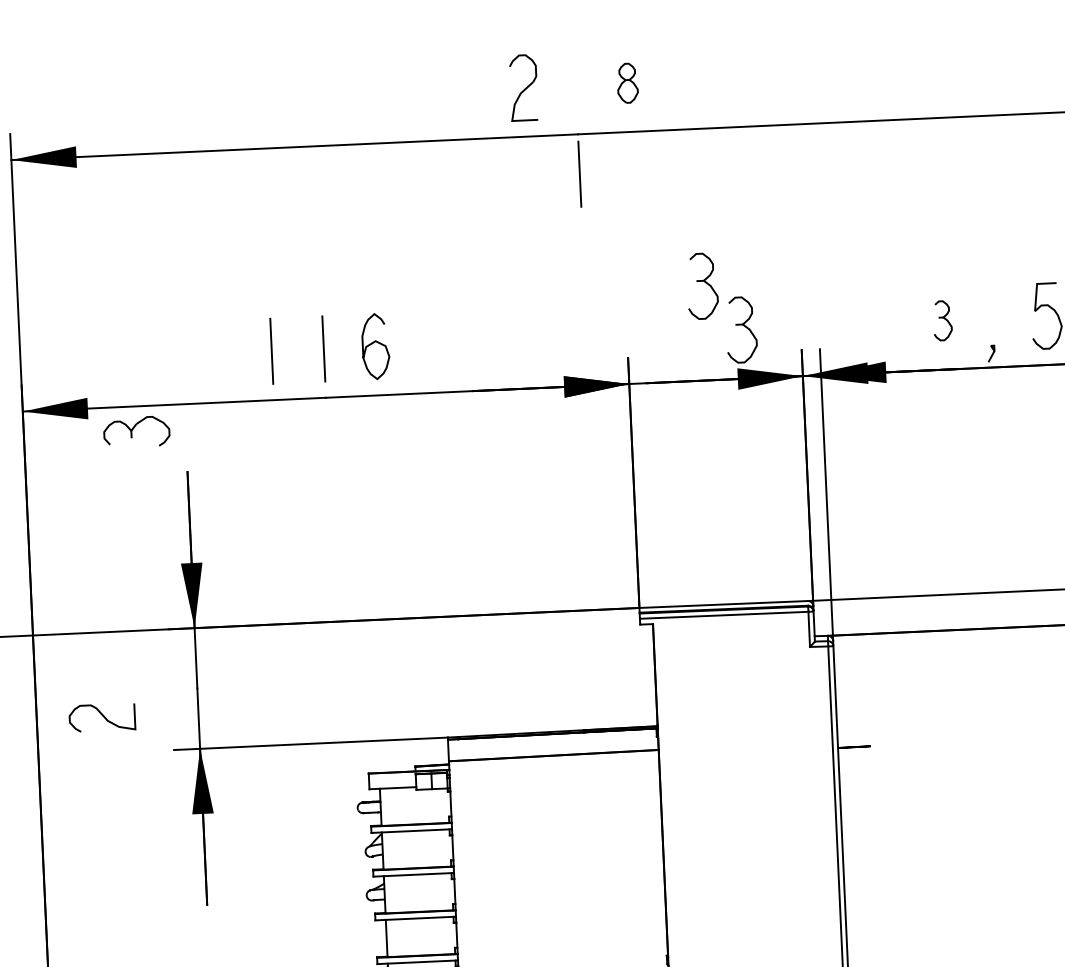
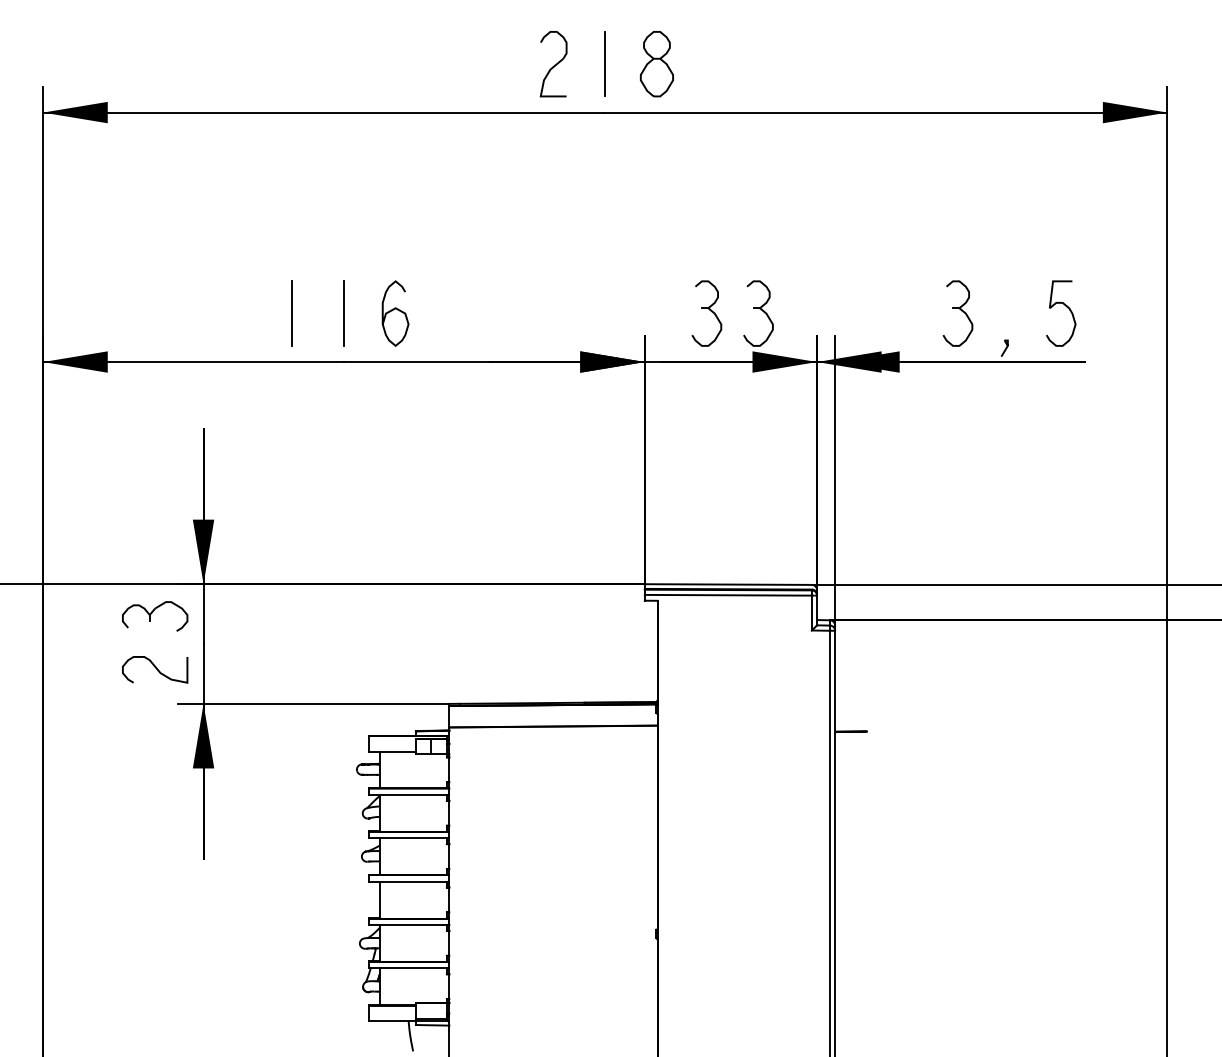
part: (627, 83) -> (656, 64), size x1.67
line: (578, 173) -> (604, 63), moved
part: (702, 286) -> (706, 313), moved
part: (942, 320) -> (957, 313), size x1.67
part: (137, 432) -> (155, 616), moved
curve: (102, 716) -> (155, 668), moved

